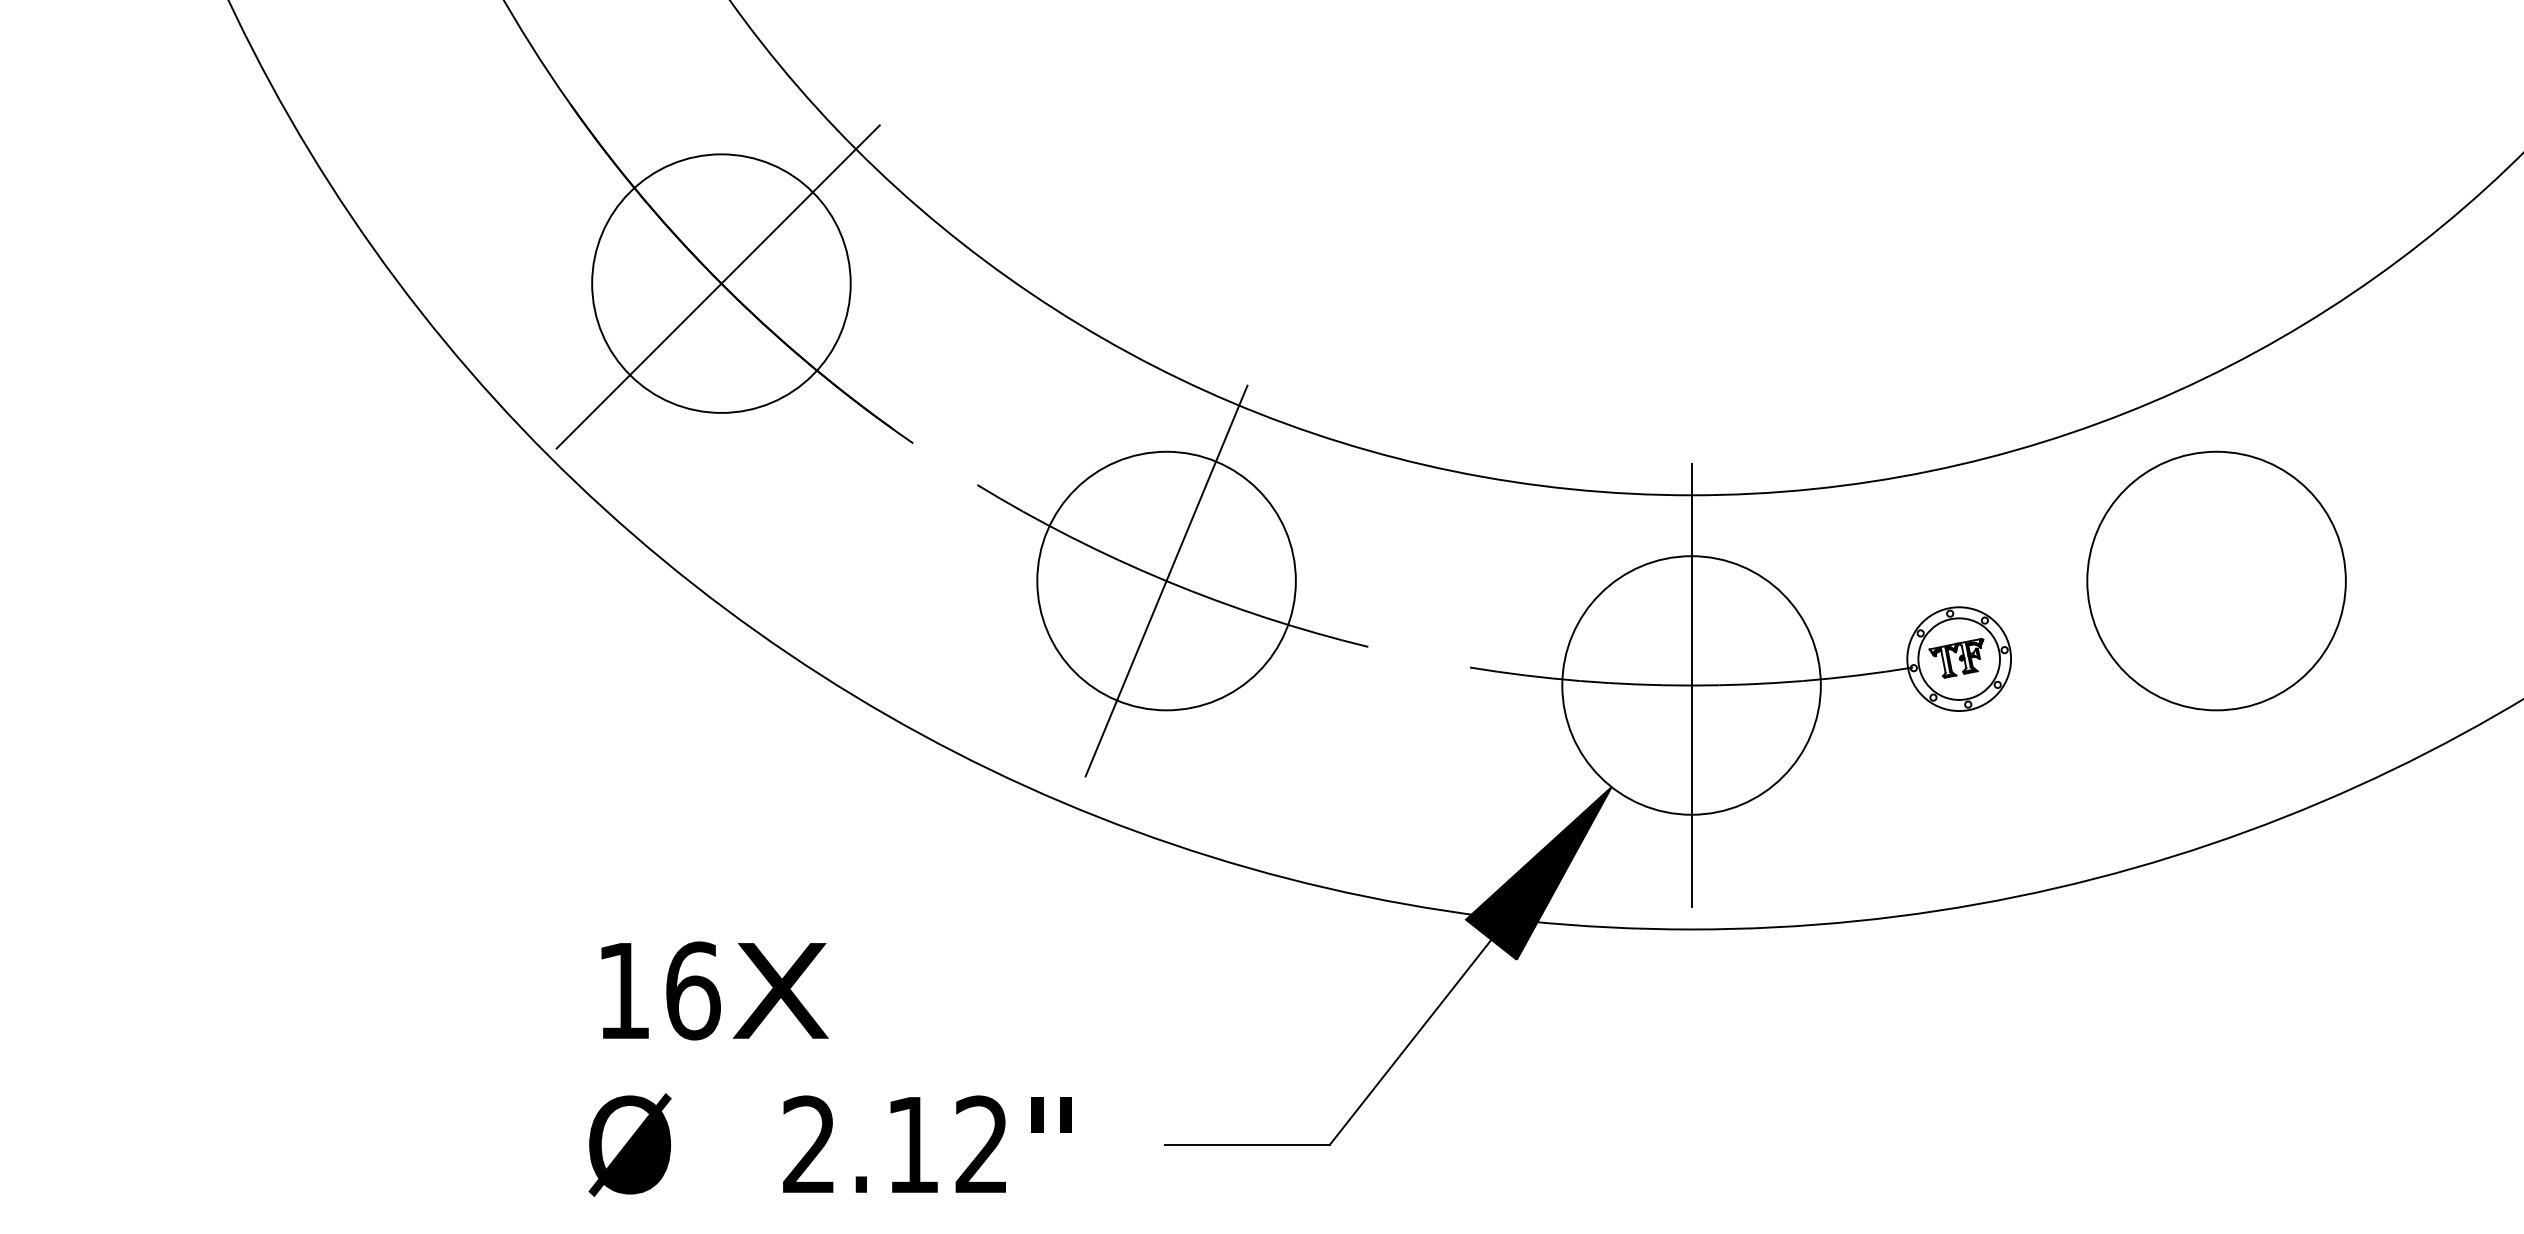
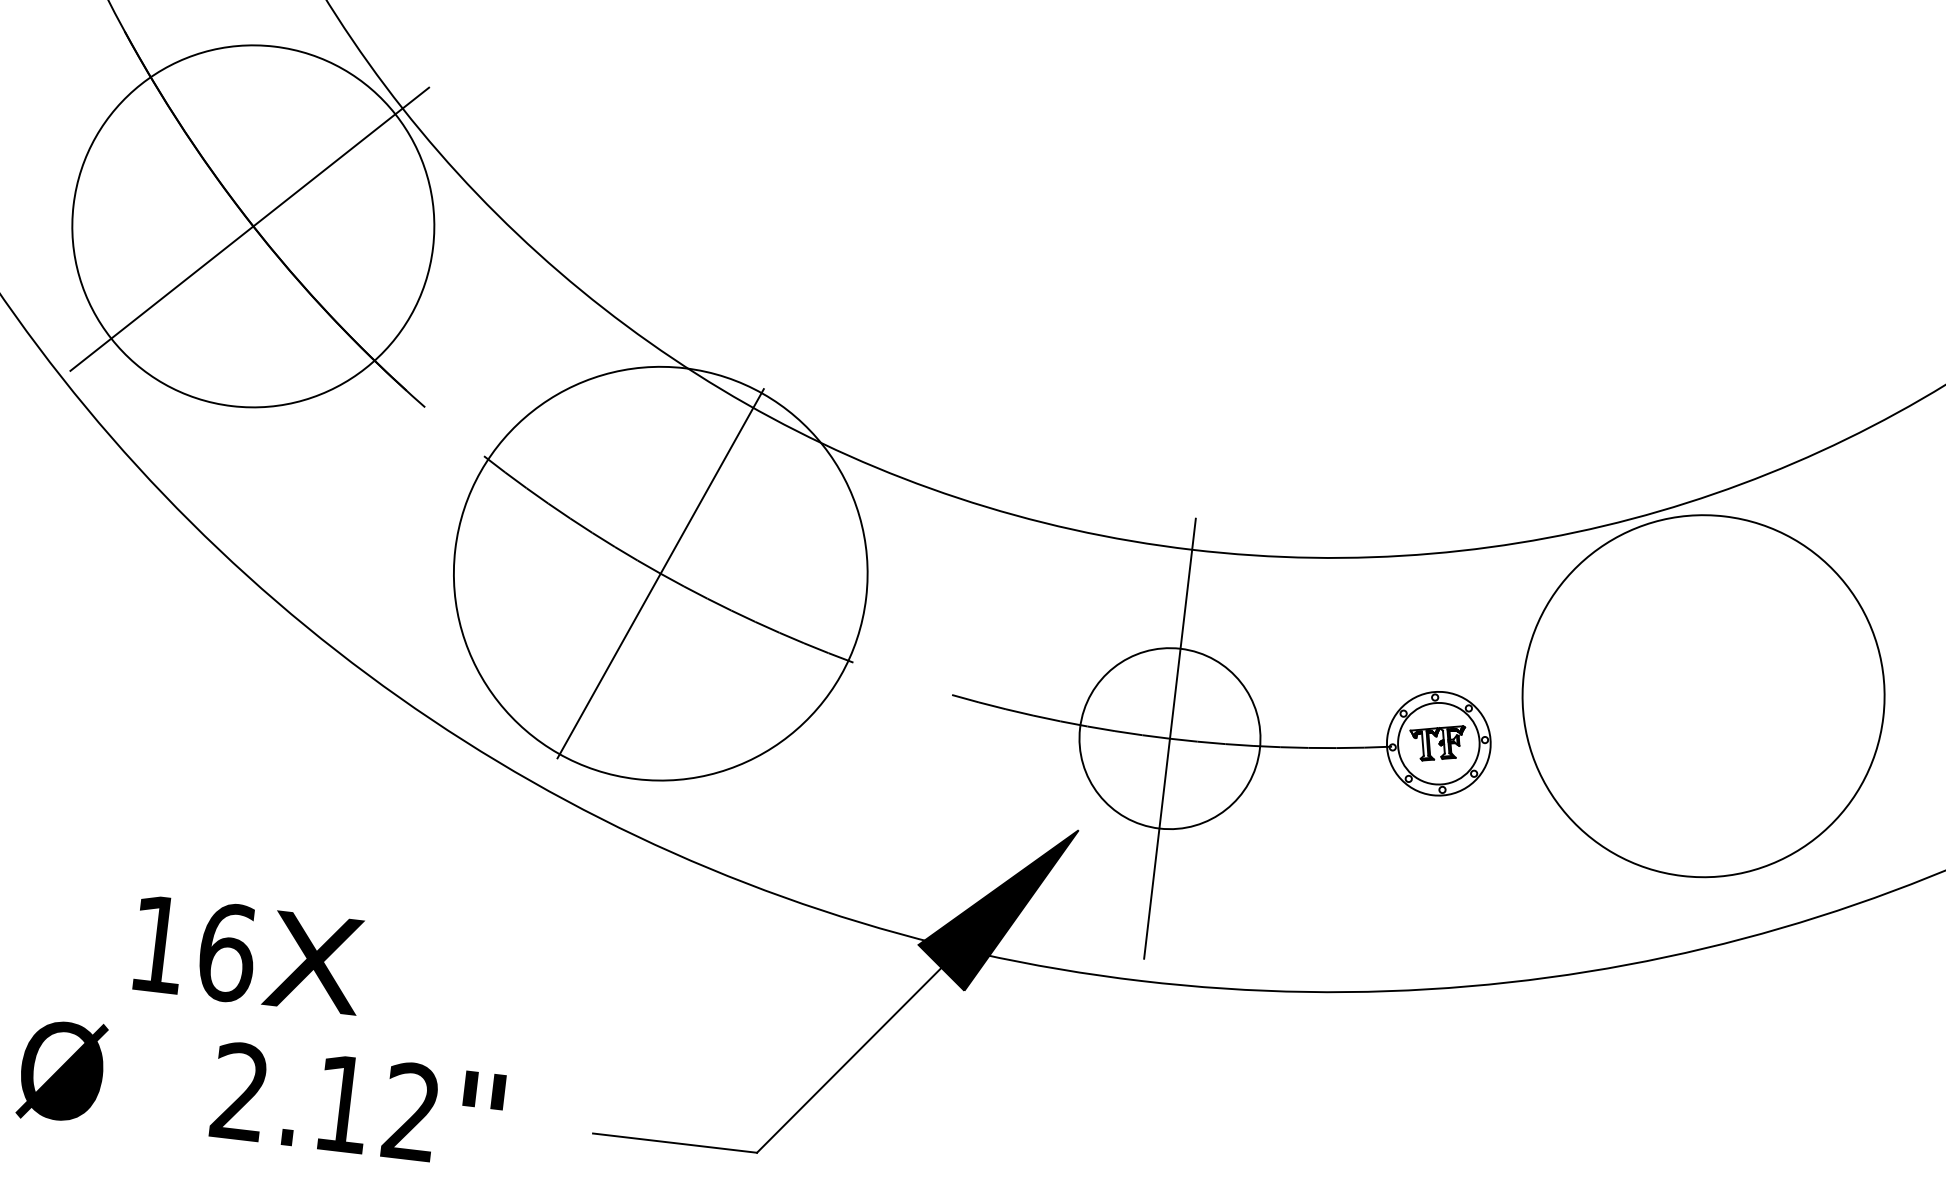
circle: (721, 283) -> (253, 226), size x1.4
circle: (1166, 580) -> (660, 573), size x1.6
circle: (2216, 580) -> (1703, 695), size x1.4
circle: (1691, 685) -> (1169, 738), size x0.7
text: (714, 990) -> (248, 954), moved

